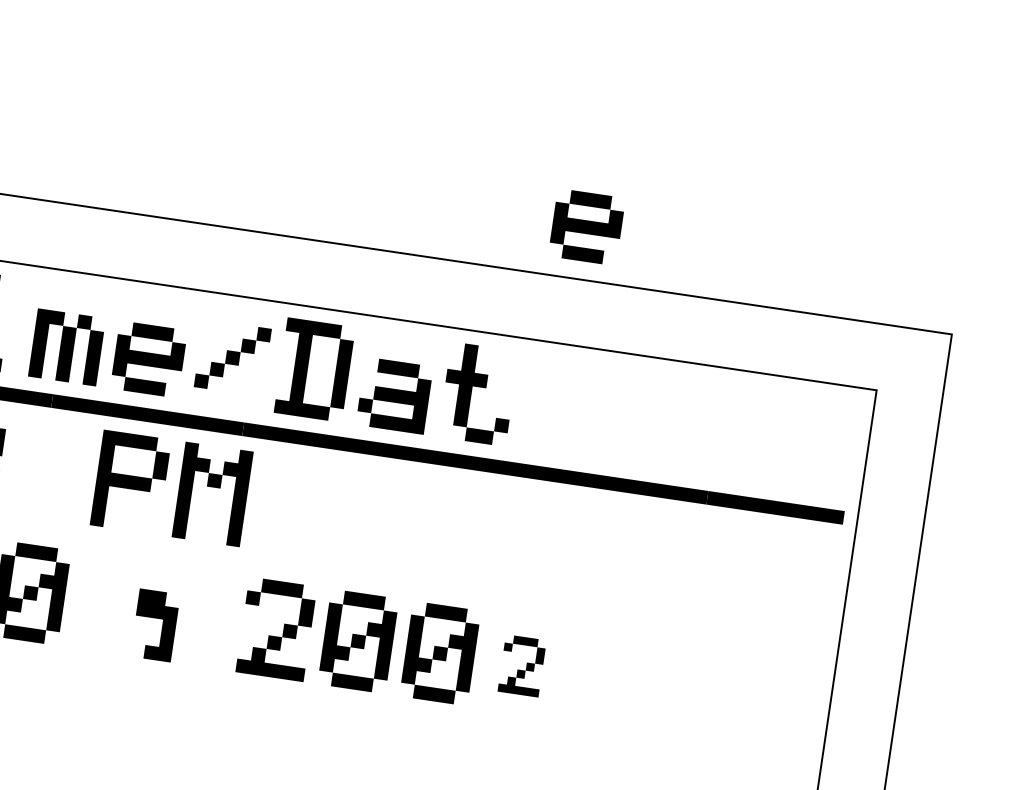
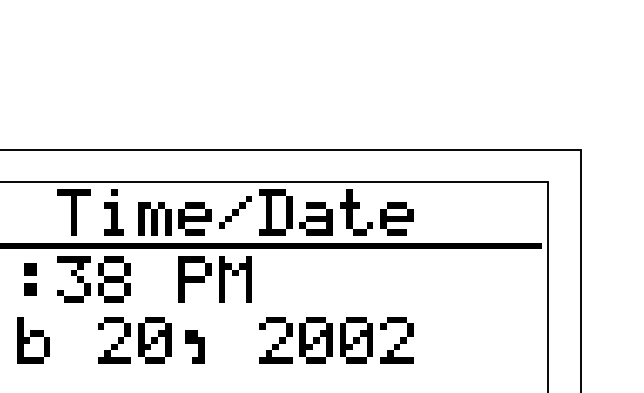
part: (586, 225) -> (396, 218), moved
part: (154, 624) -> (194, 346), moved
part: (521, 666) -> (396, 340), size x1.67

